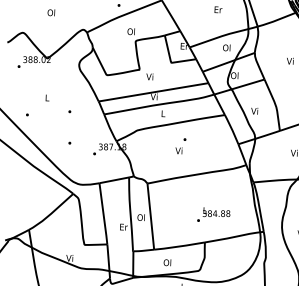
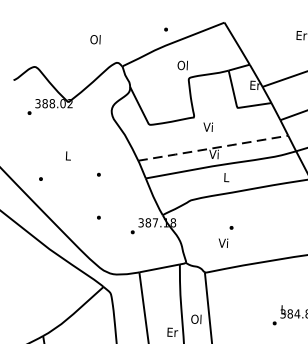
text: (51, 12) -> (95, 39), moved
line: (153, 92) -> (213, 148), solid -> dashed
text: (180, 146) -> (225, 237), moved

